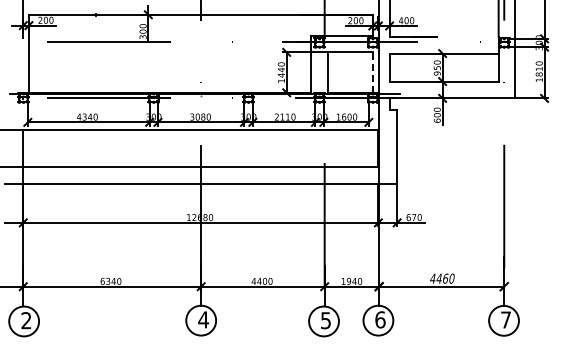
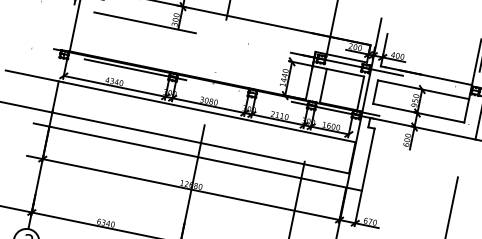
line: (467, 36) -> (445, 79), added
line: (372, 72) -> (360, 93), dashed -> solid

